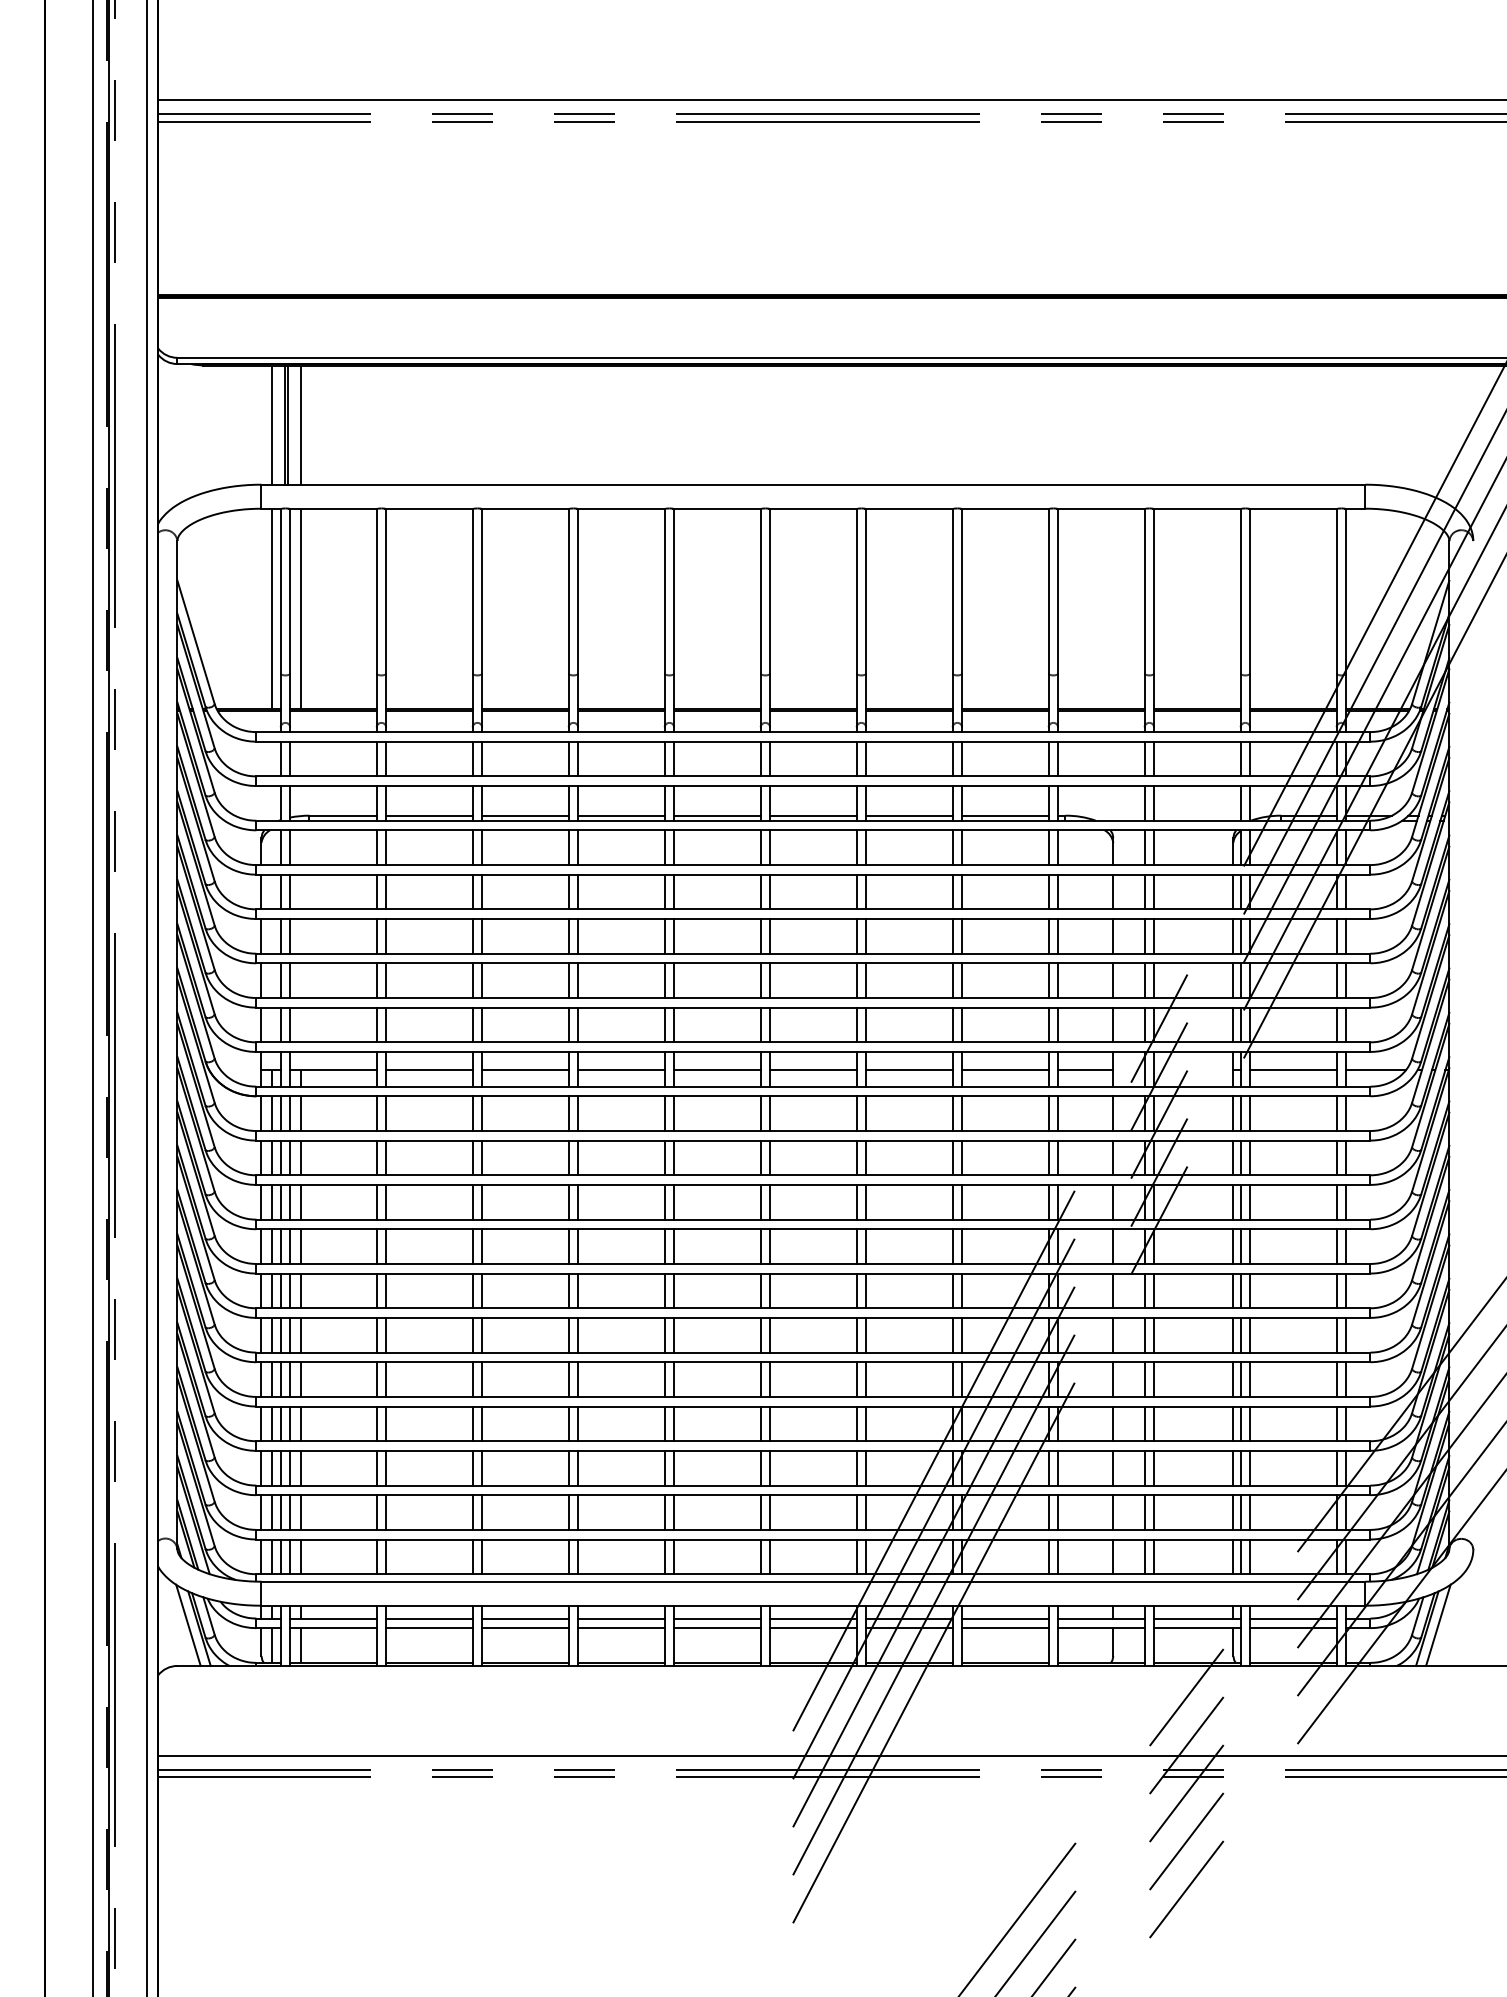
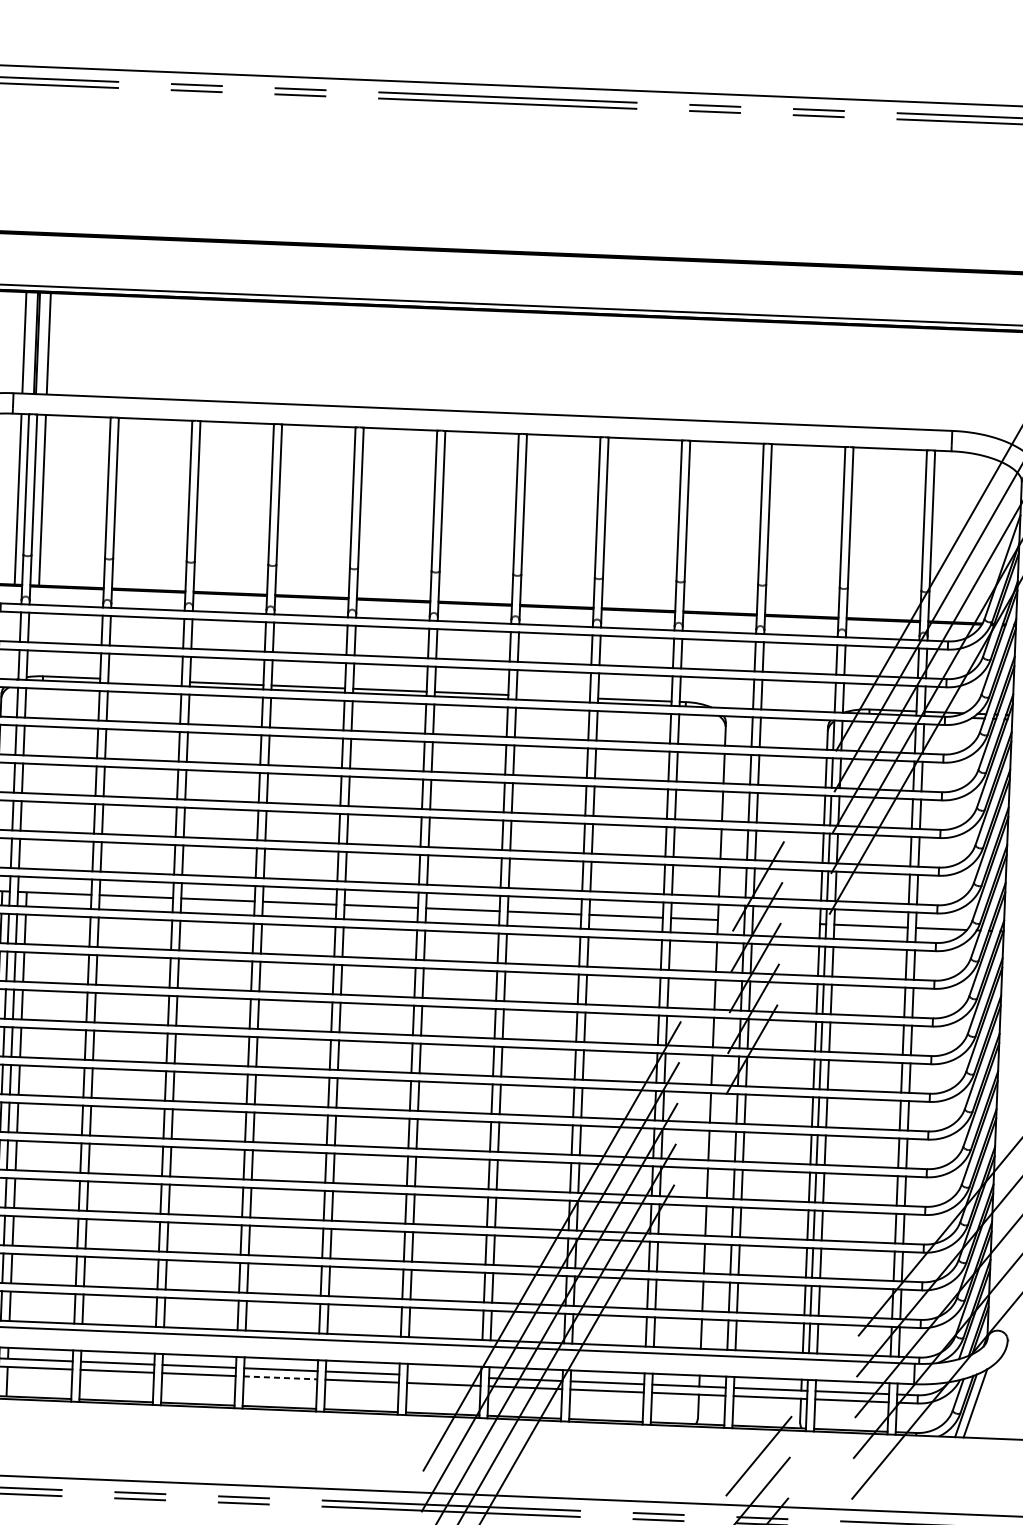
line: (429, 815) -> (145, 680), removed
line: (909, 815) -> (553, 696), removed
line: (813, 1618) -> (444, 1376), removed
line: (621, 1628) -> (280, 1378), solid -> dashed

